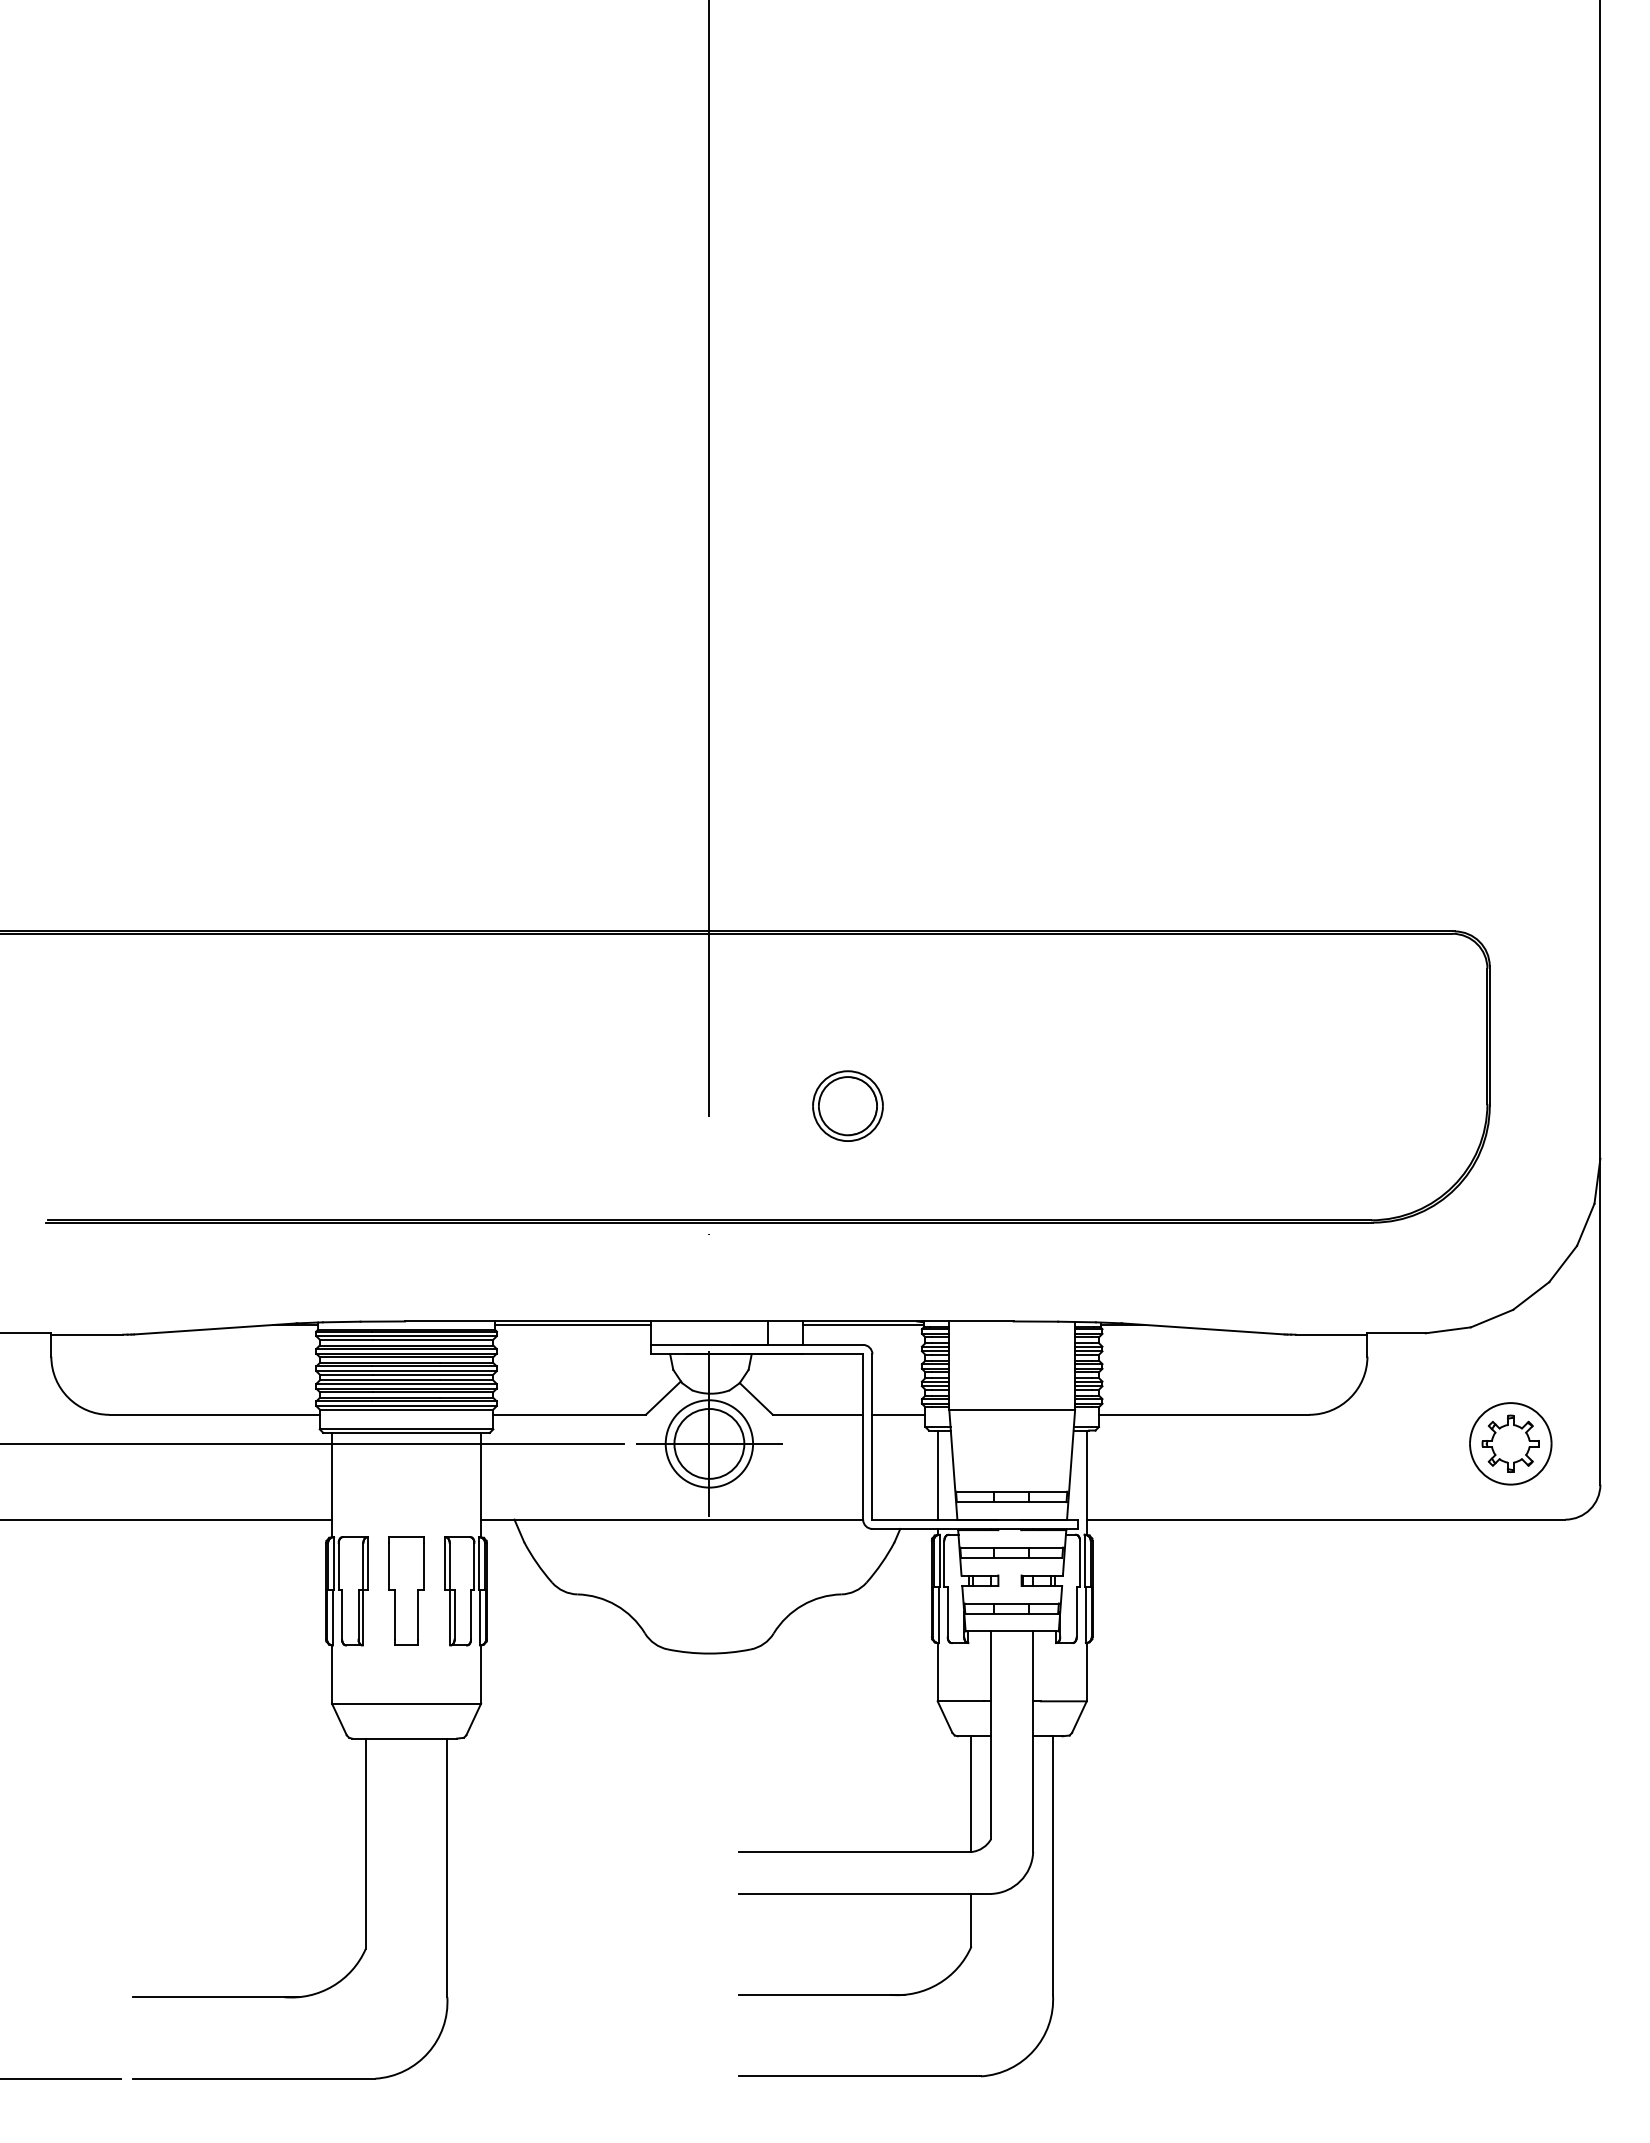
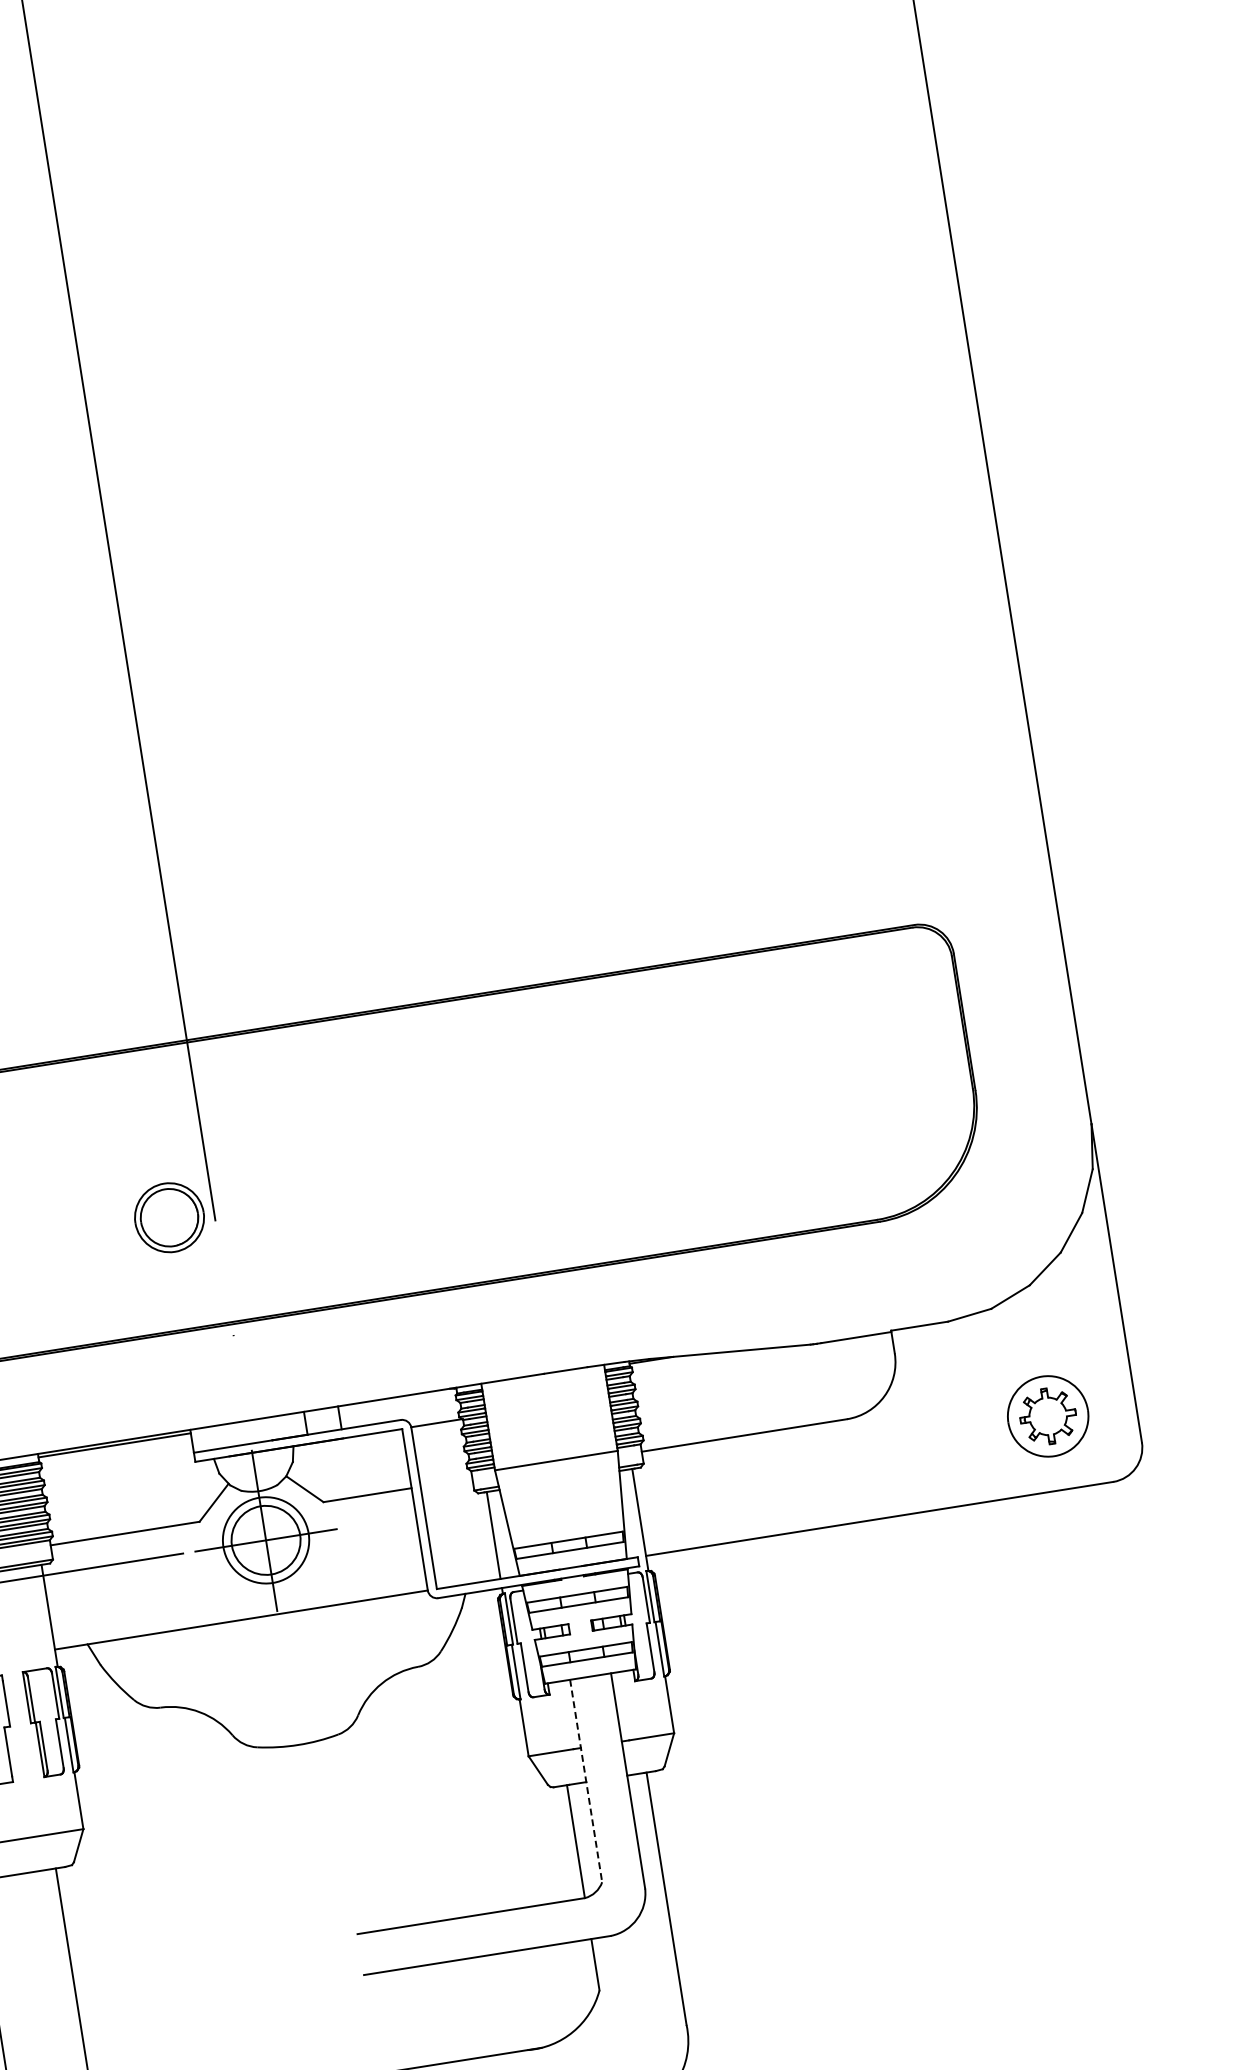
part: (847, 1105) -> (168, 1217), moved
line: (862, 1324) -> (397, 1400), removed
line: (898, 1414) -> (436, 1422), moved
line: (991, 1735) -> (586, 1781), solid -> dashed

